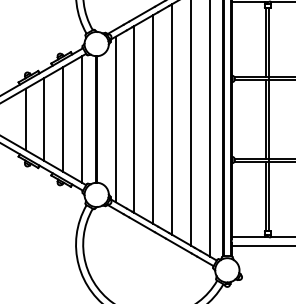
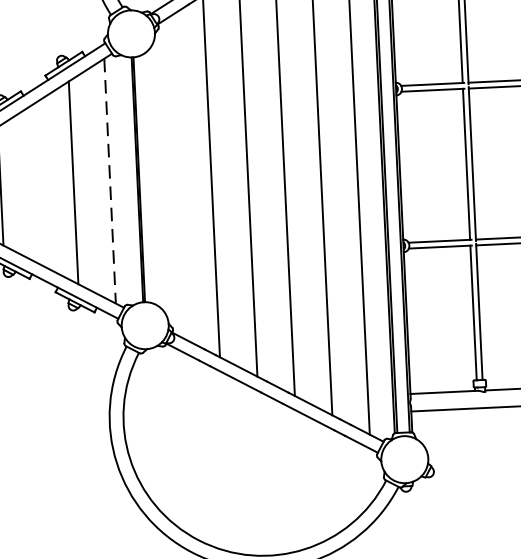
line: (44, 119) -> (37, 184), removed
line: (82, 119) -> (110, 181), solid -> dashed
line: (115, 119) -> (174, 178), removed

